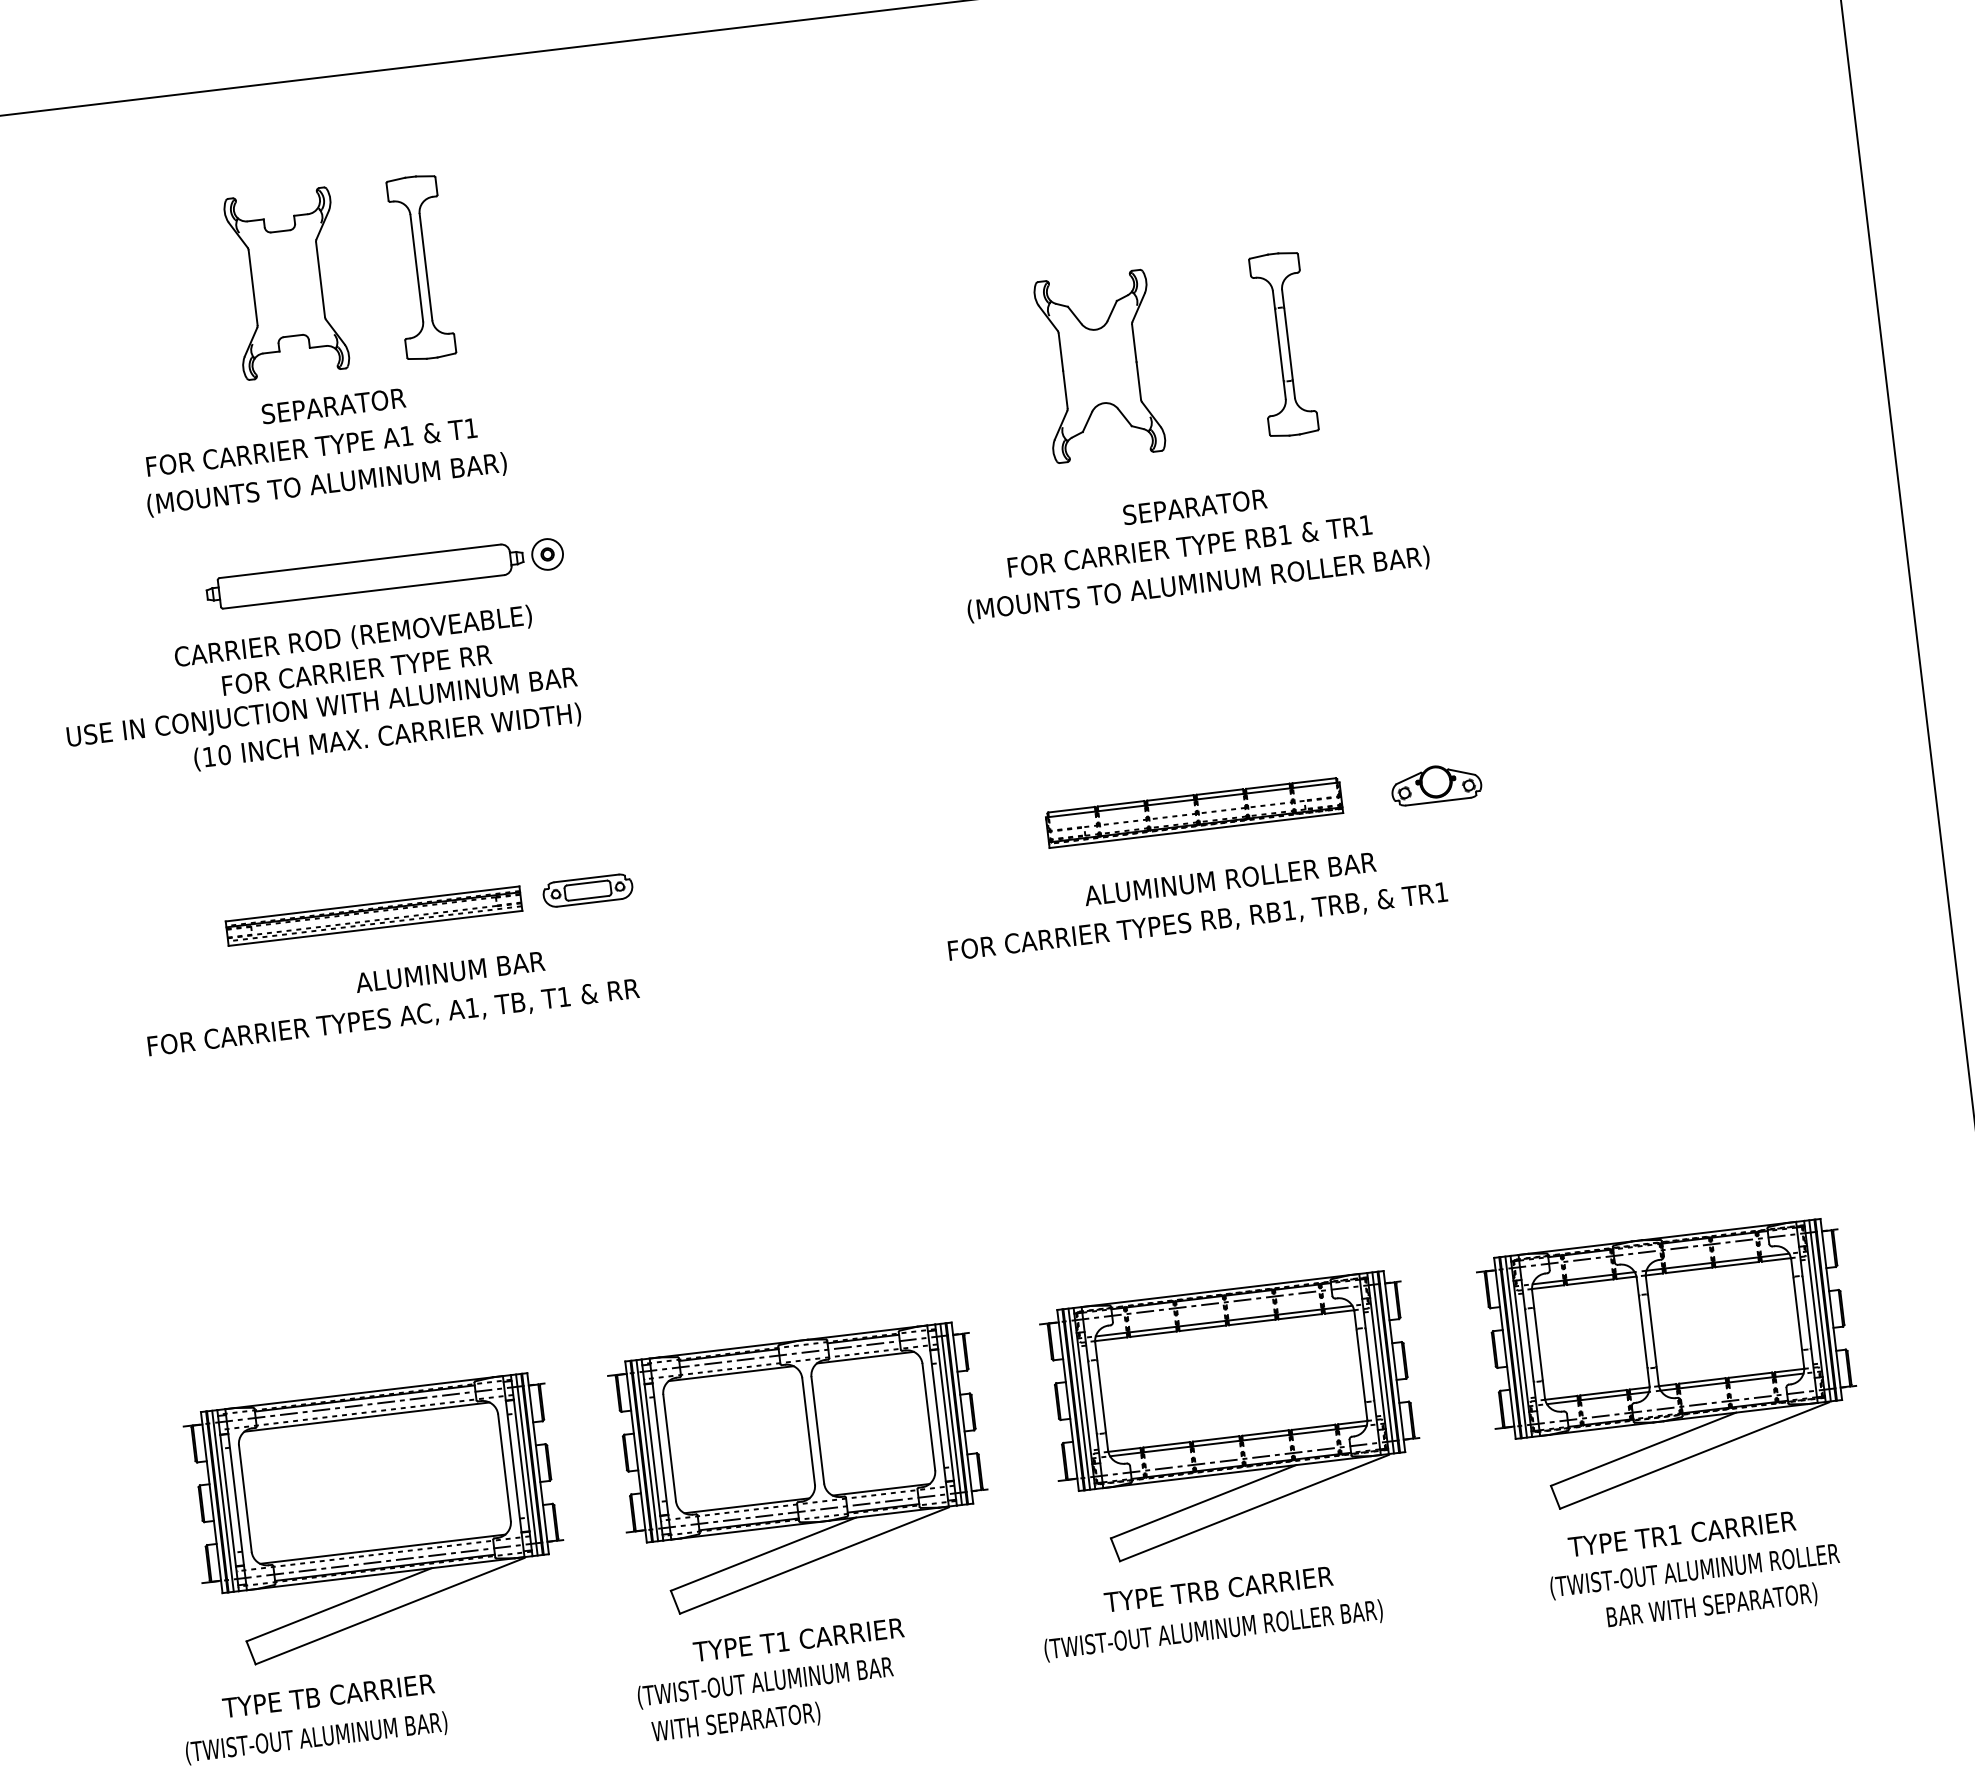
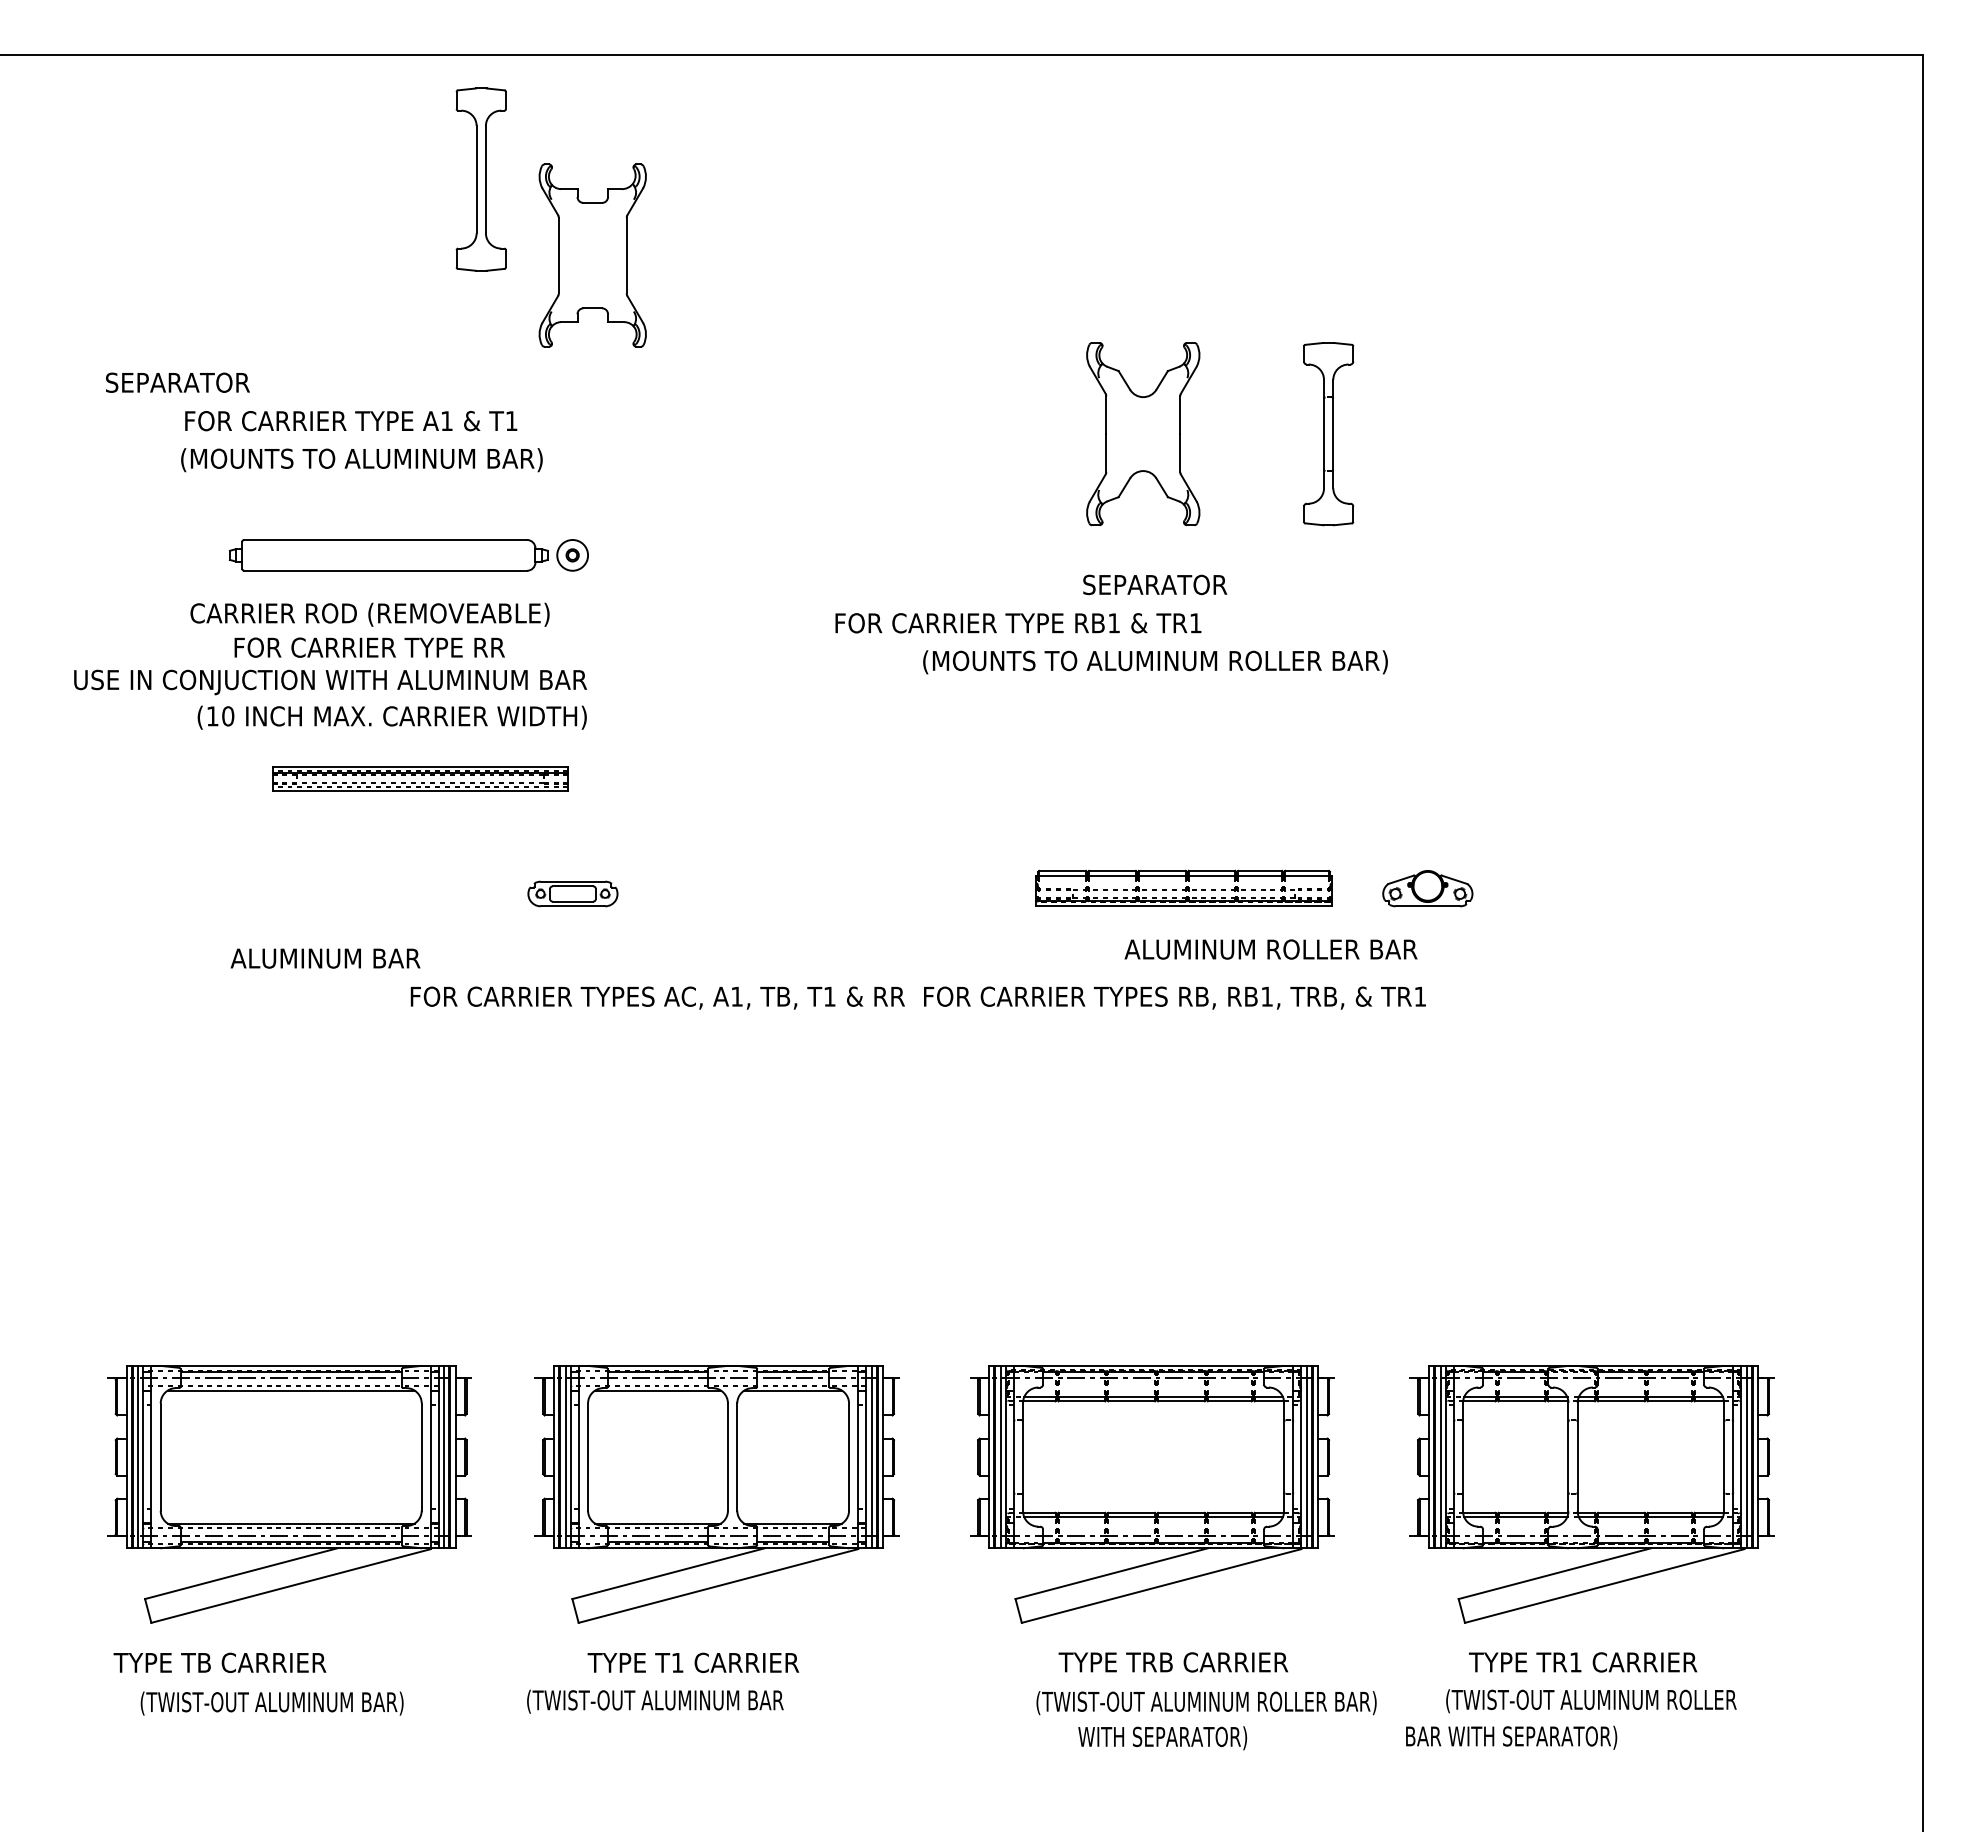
part: (420, 267) -> (480, 179), moved
part: (286, 283) -> (592, 255), moved
text: (333, 405) -> (177, 382), moved
text: (1195, 506) -> (1155, 584), moved
text: (1190, 546) -> (1018, 623), moved
text: (1198, 584) -> (1155, 662), moved
text: (1229, 879) -> (1270, 949), moved
part: (374, 915) -> (420, 778), moved
text: (450, 972) -> (325, 958), moved
text: (393, 1018) -> (657, 997), moved
text: (1218, 1589) -> (1173, 1662), moved
text: (1712, 1606) -> (1511, 1737), moved
text: (1213, 1631) -> (1206, 1703), moved
text: (736, 1723) -> (1162, 1738), moved
text: (316, 1738) -> (271, 1703), moved

